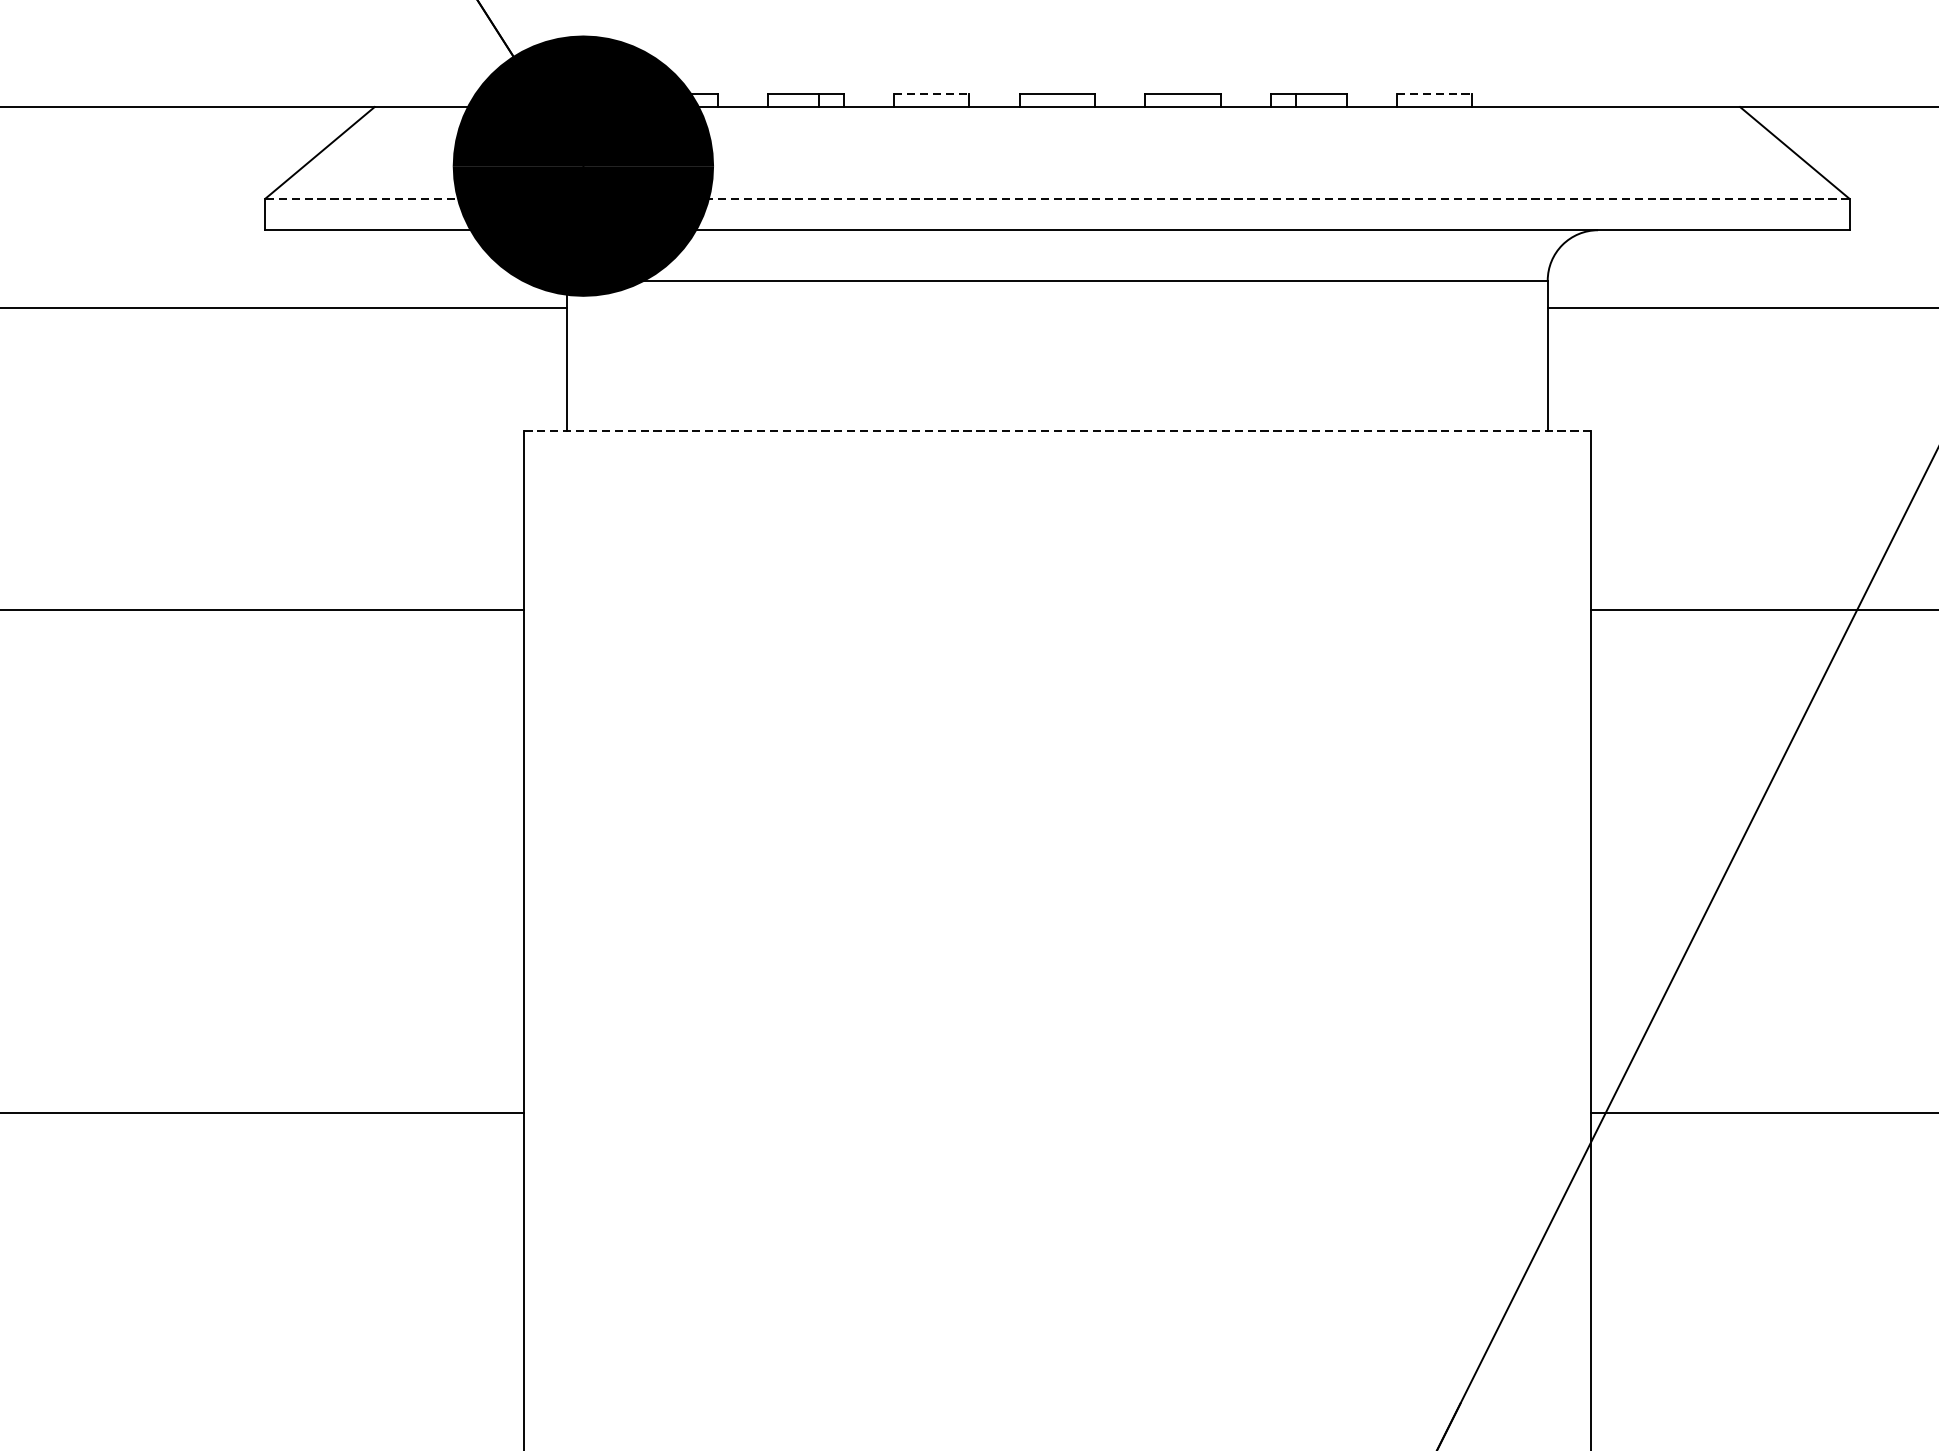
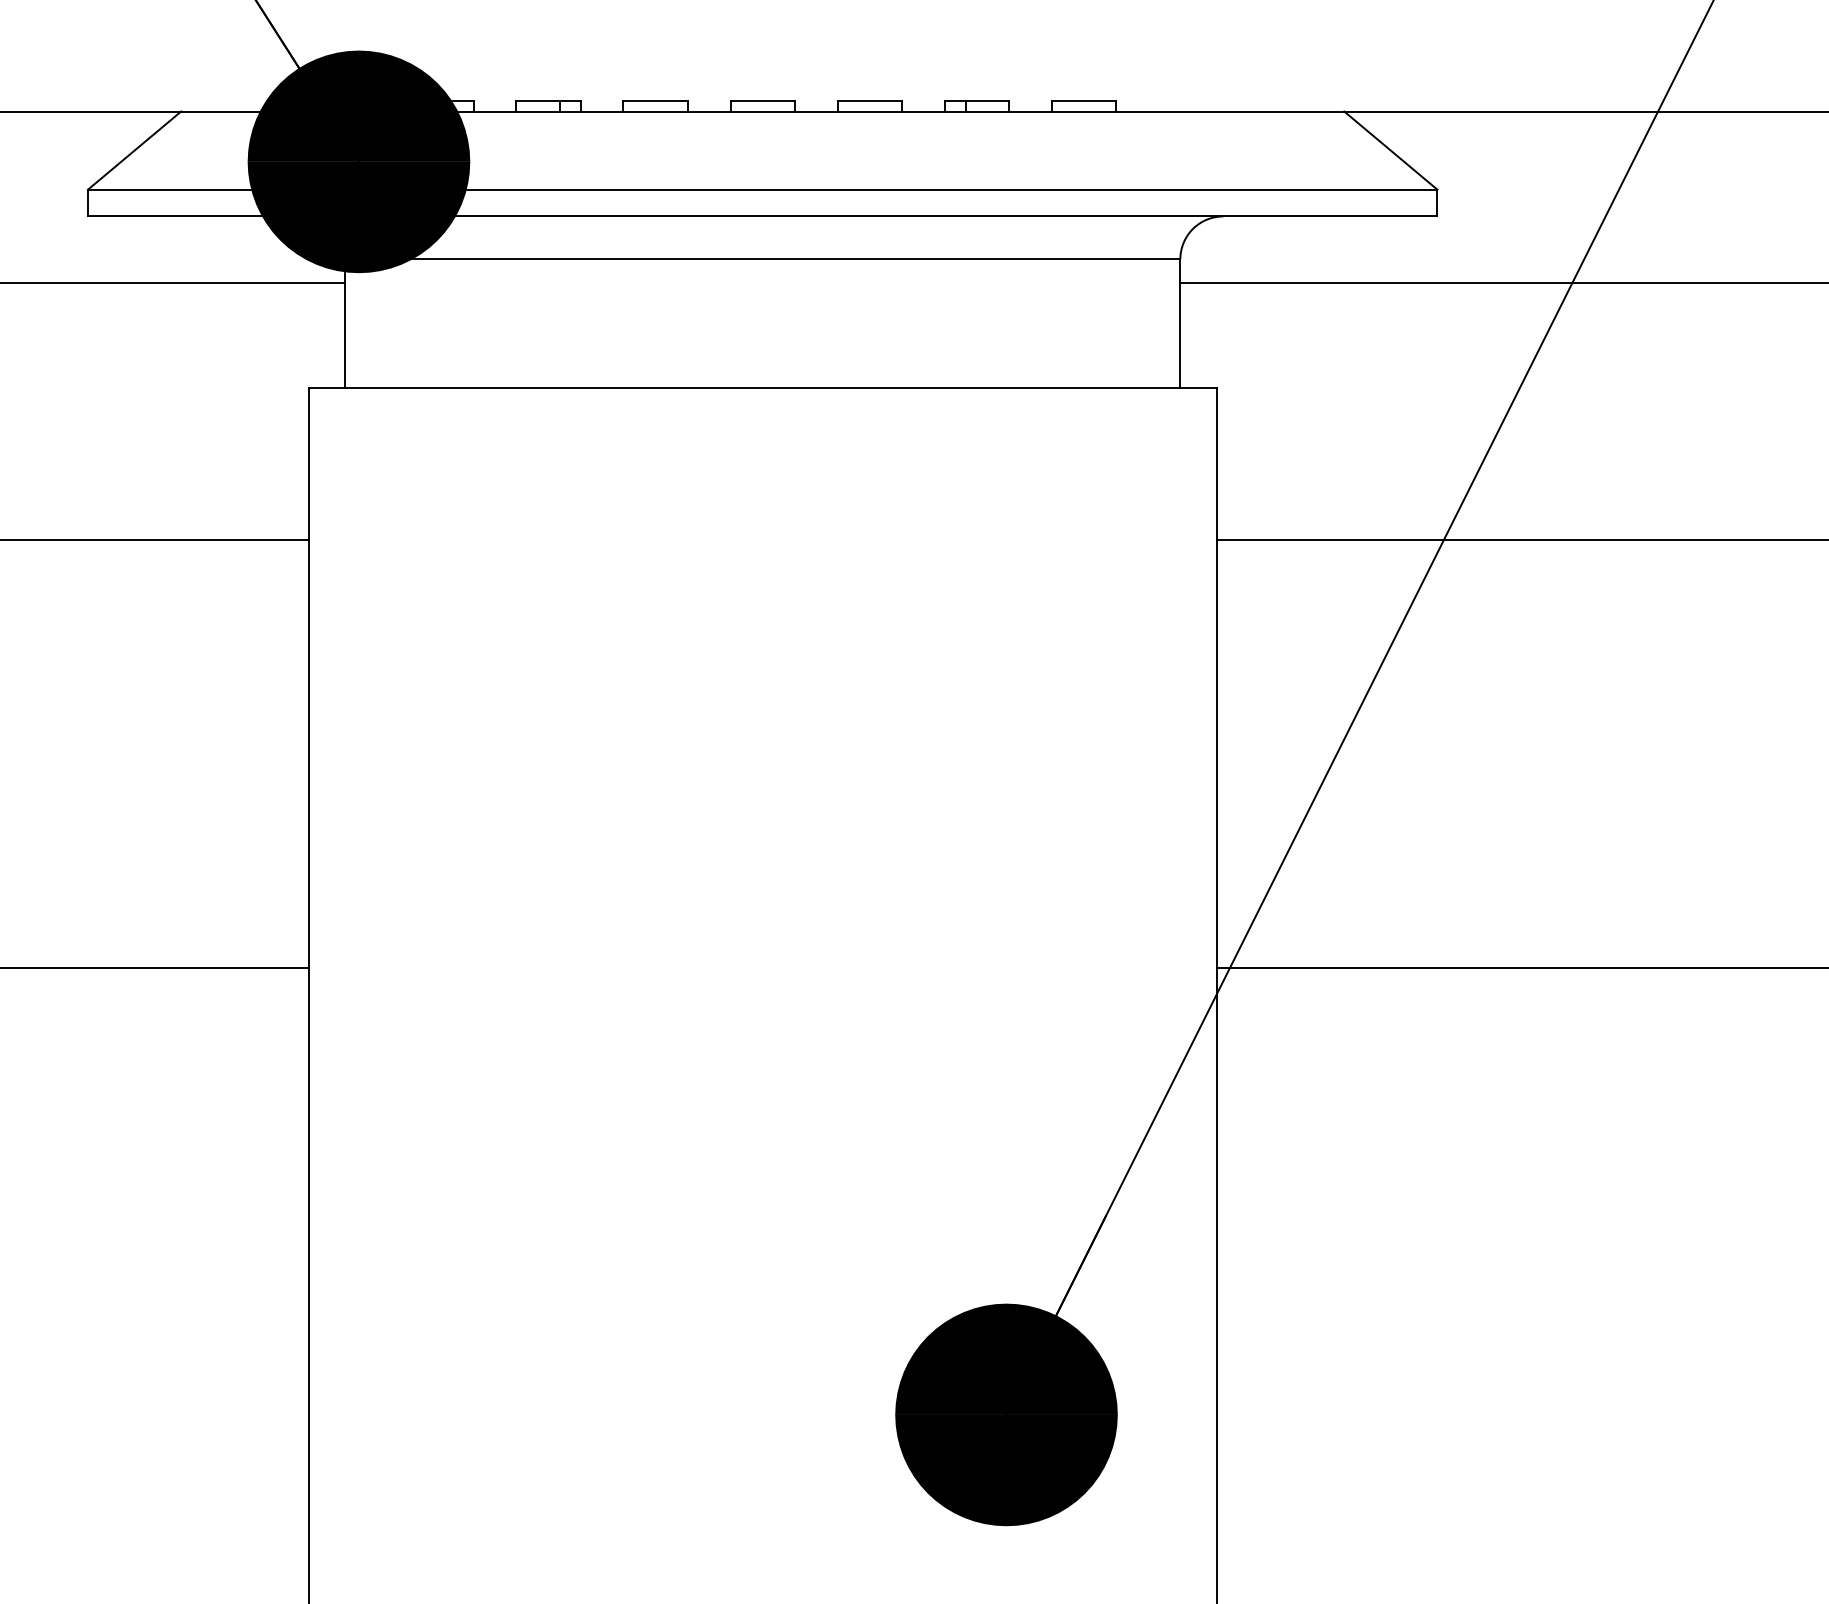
line: (932, 94) -> (656, 100), dashed -> solid
line: (1435, 94) -> (1084, 100), dashed -> solid
line: (1057, 198) -> (762, 189), dashed -> solid
line: (1058, 431) -> (763, 387), dashed -> solid

